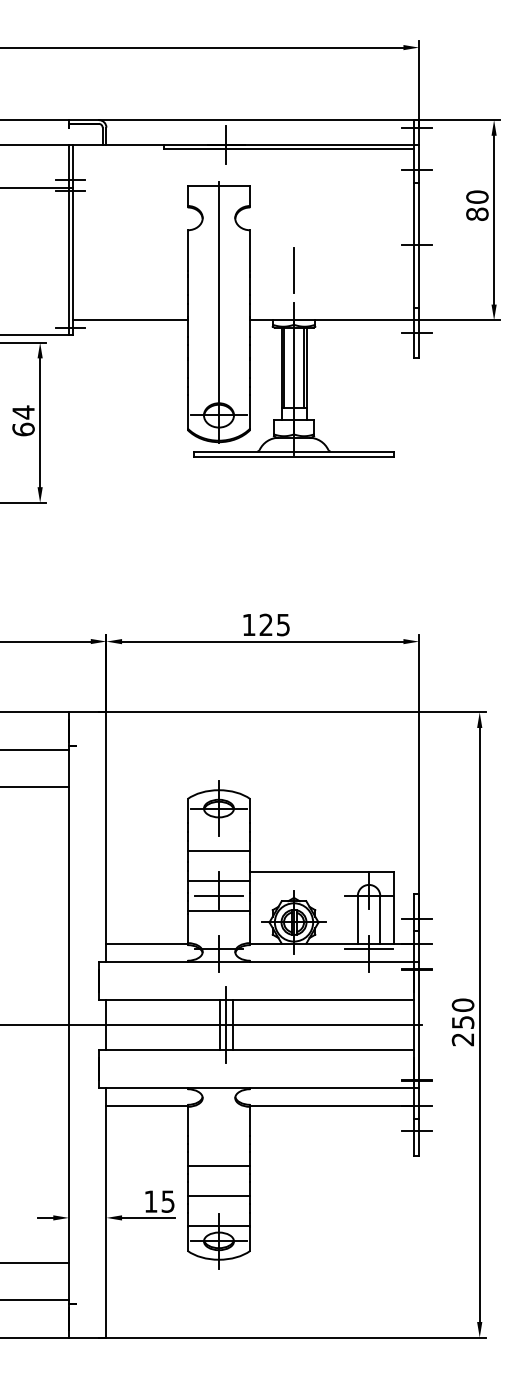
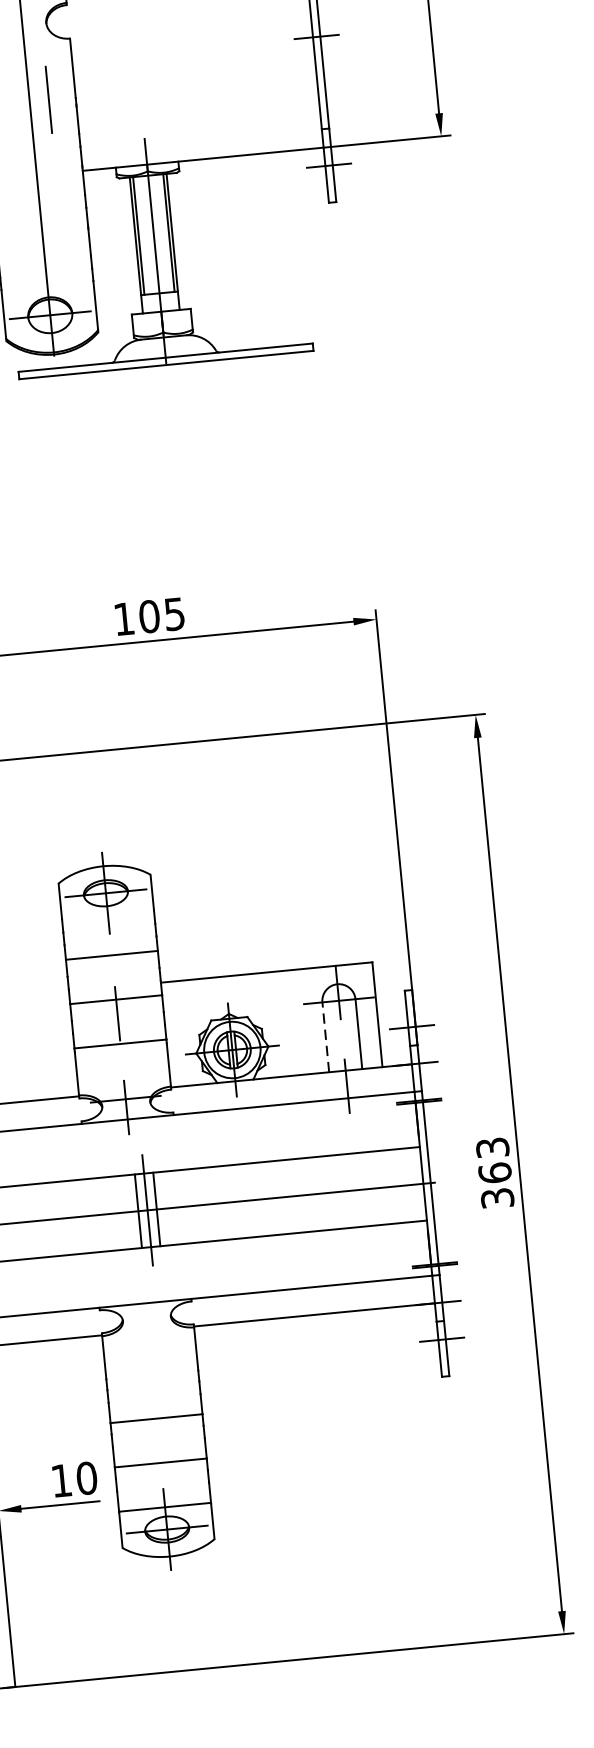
line: (293, 270) -> (48, 100), moved
text: (266, 624) -> (149, 615), 125 -> 105
line: (218, 896) -> (117, 1022), removed
line: (357, 919) -> (325, 1036), solid -> dashed
line: (368, 948) -> (345, 1077), removed
text: (462, 1022) -> (494, 1173), 250 -> 363
text: (167, 1201) -> (85, 1478), 15 -> 10

